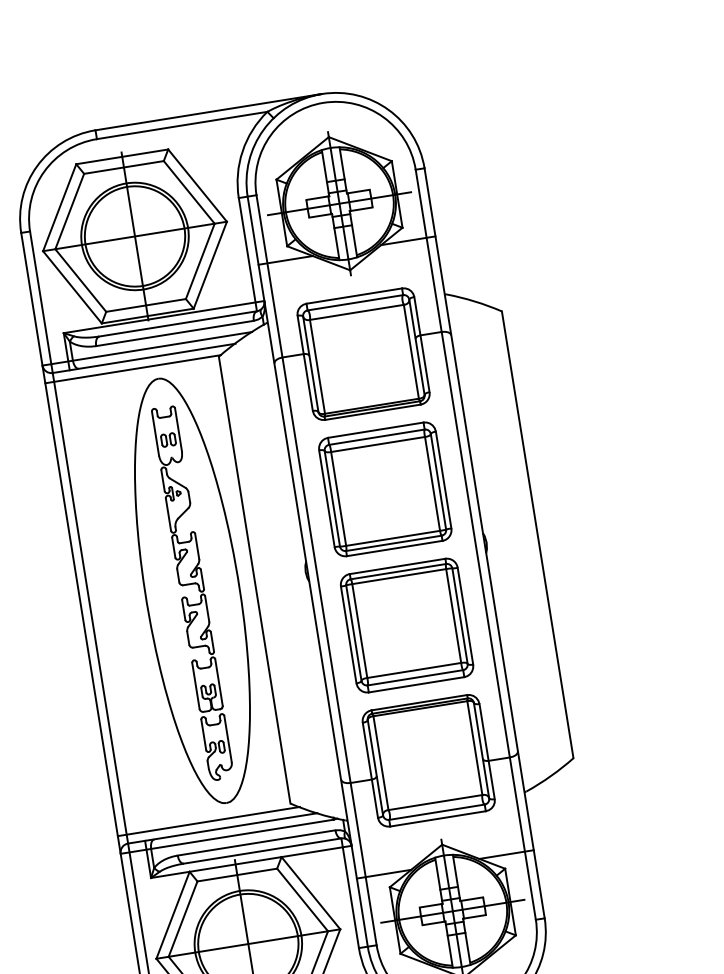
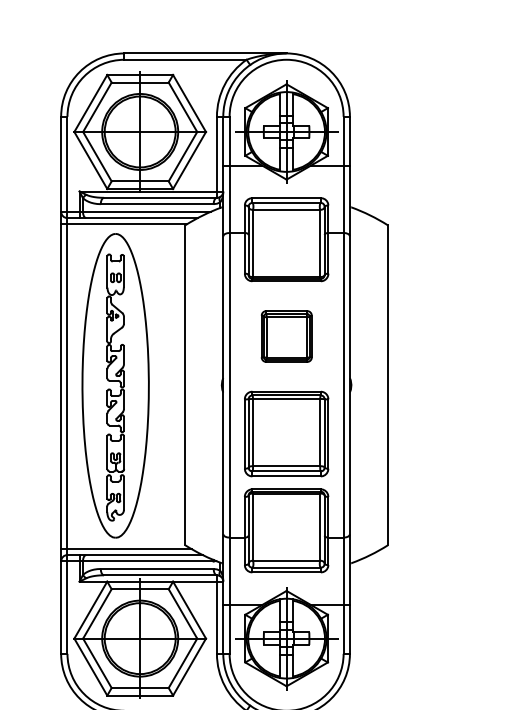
part: (385, 489) -> (286, 336), size x0.6
part: (192, 590) -> (115, 385), moved

